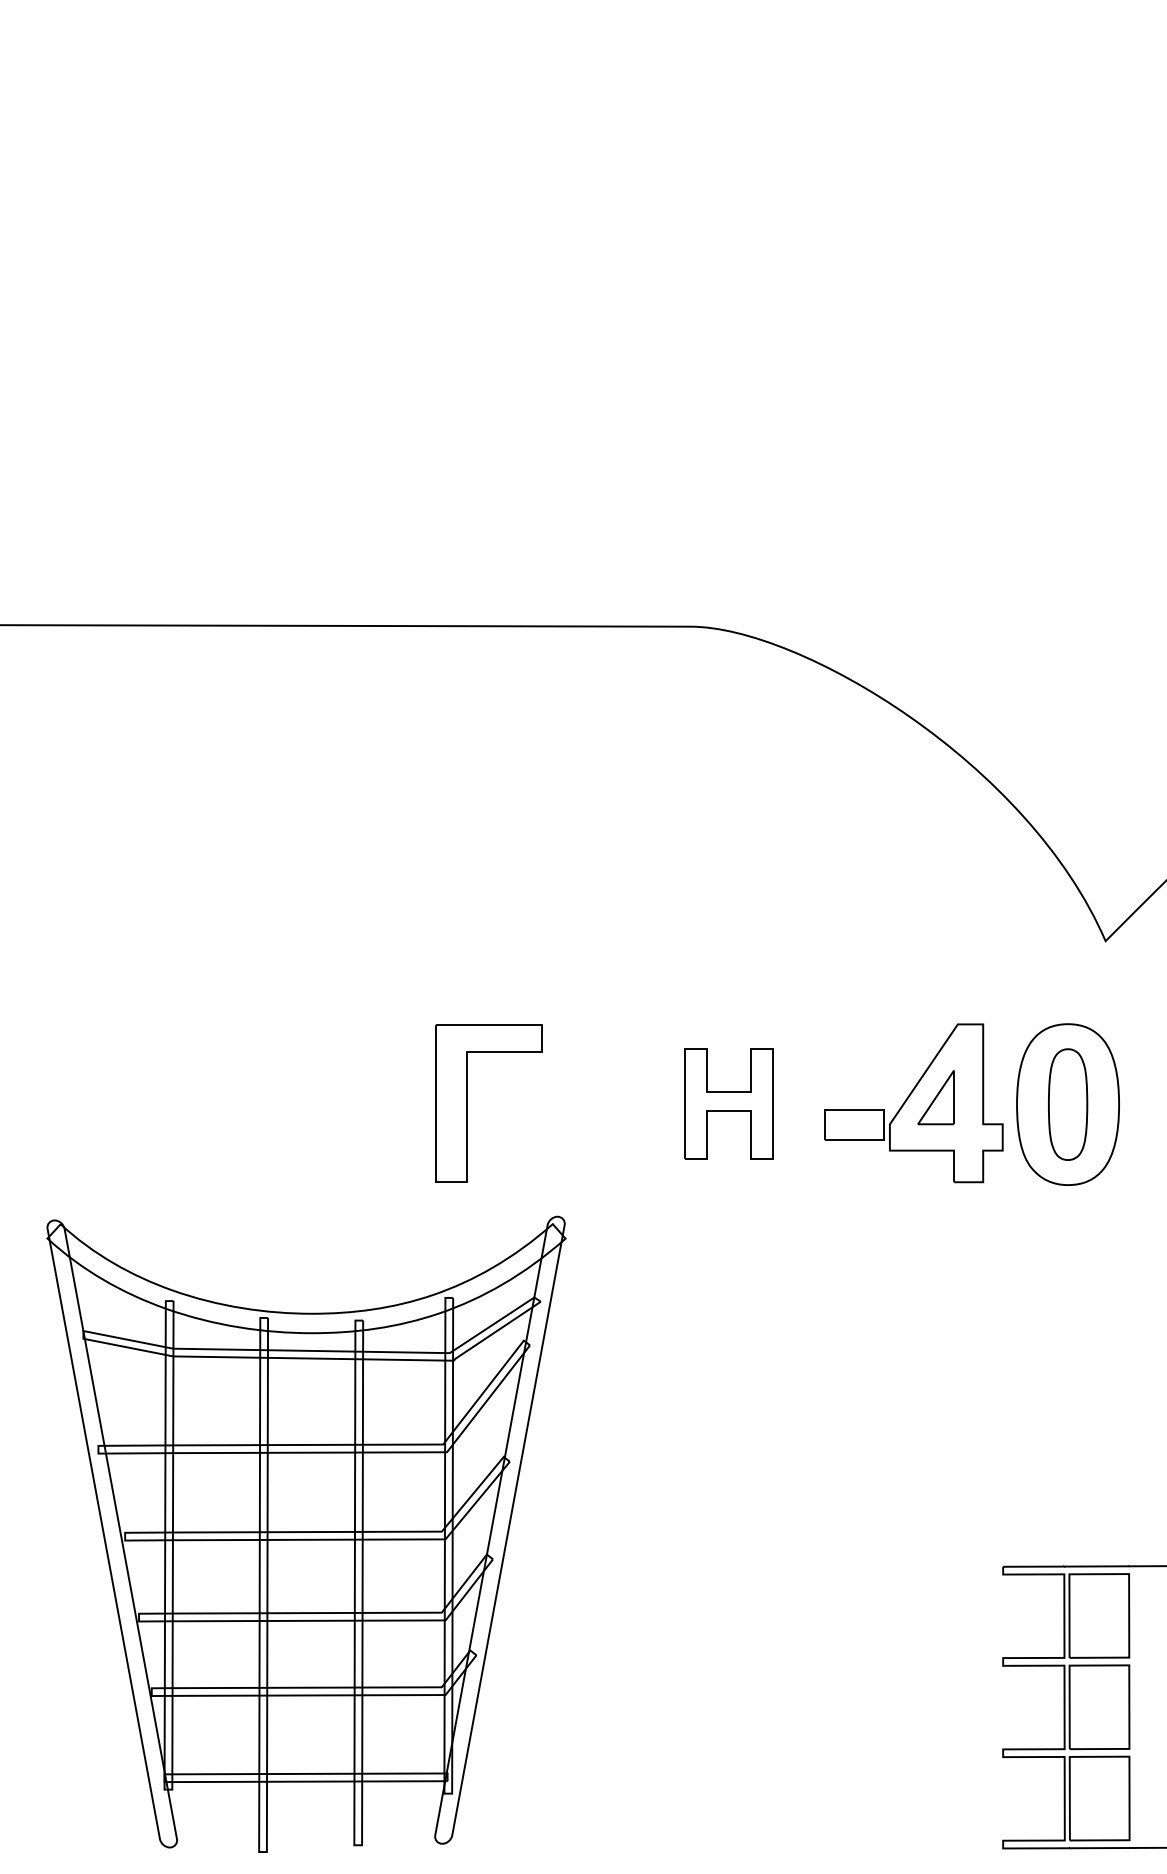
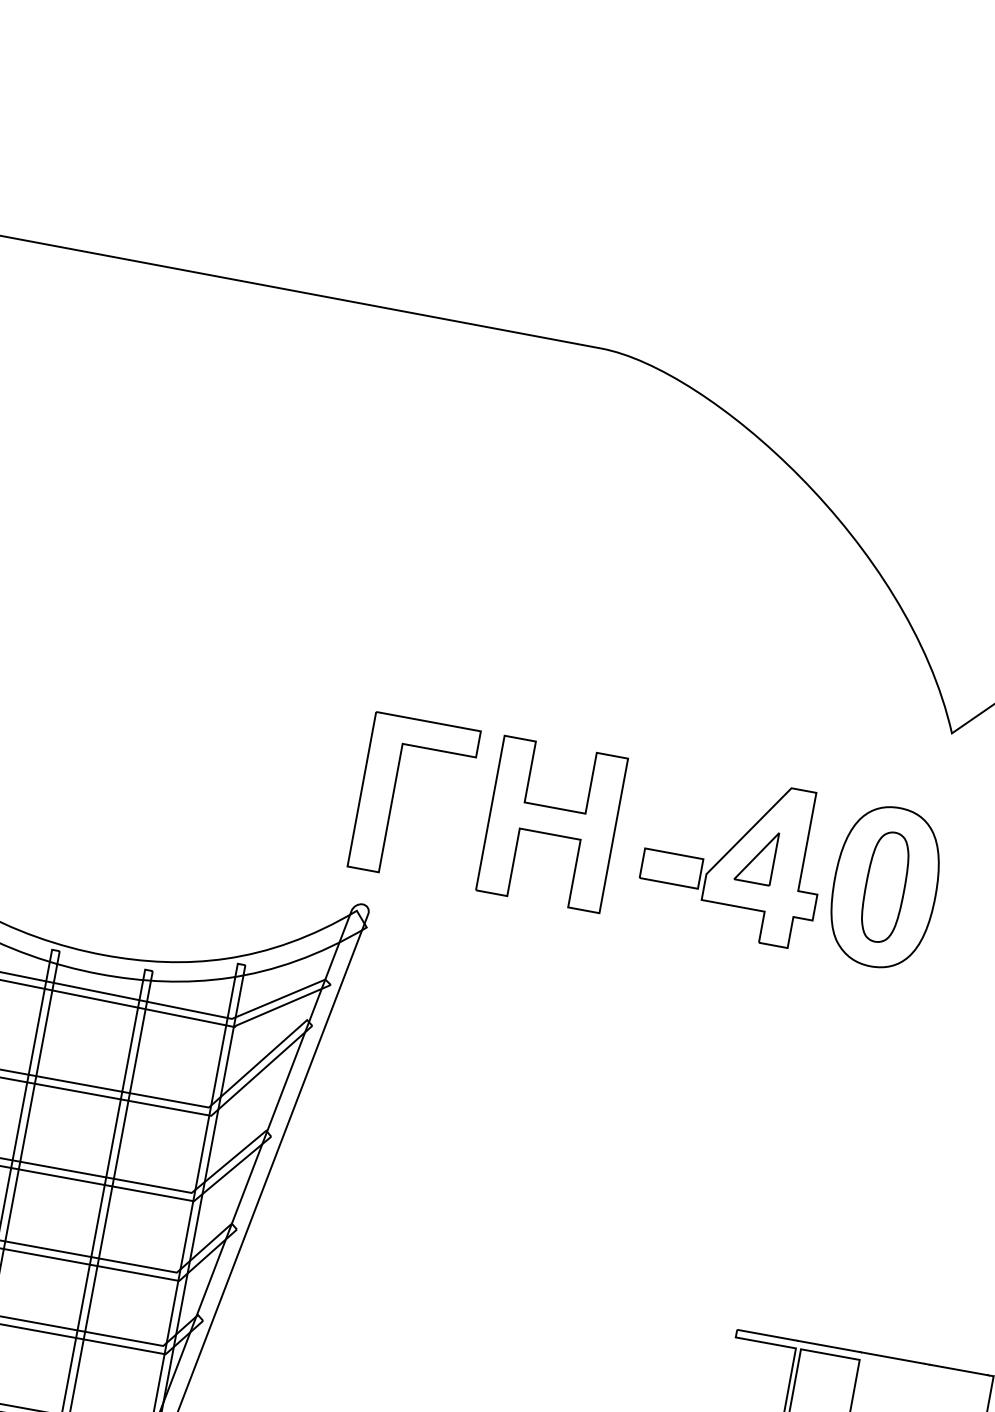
part: (467, 1103) -> (393, 794), moved
part: (728, 1103) -> (551, 824), size x1.43

